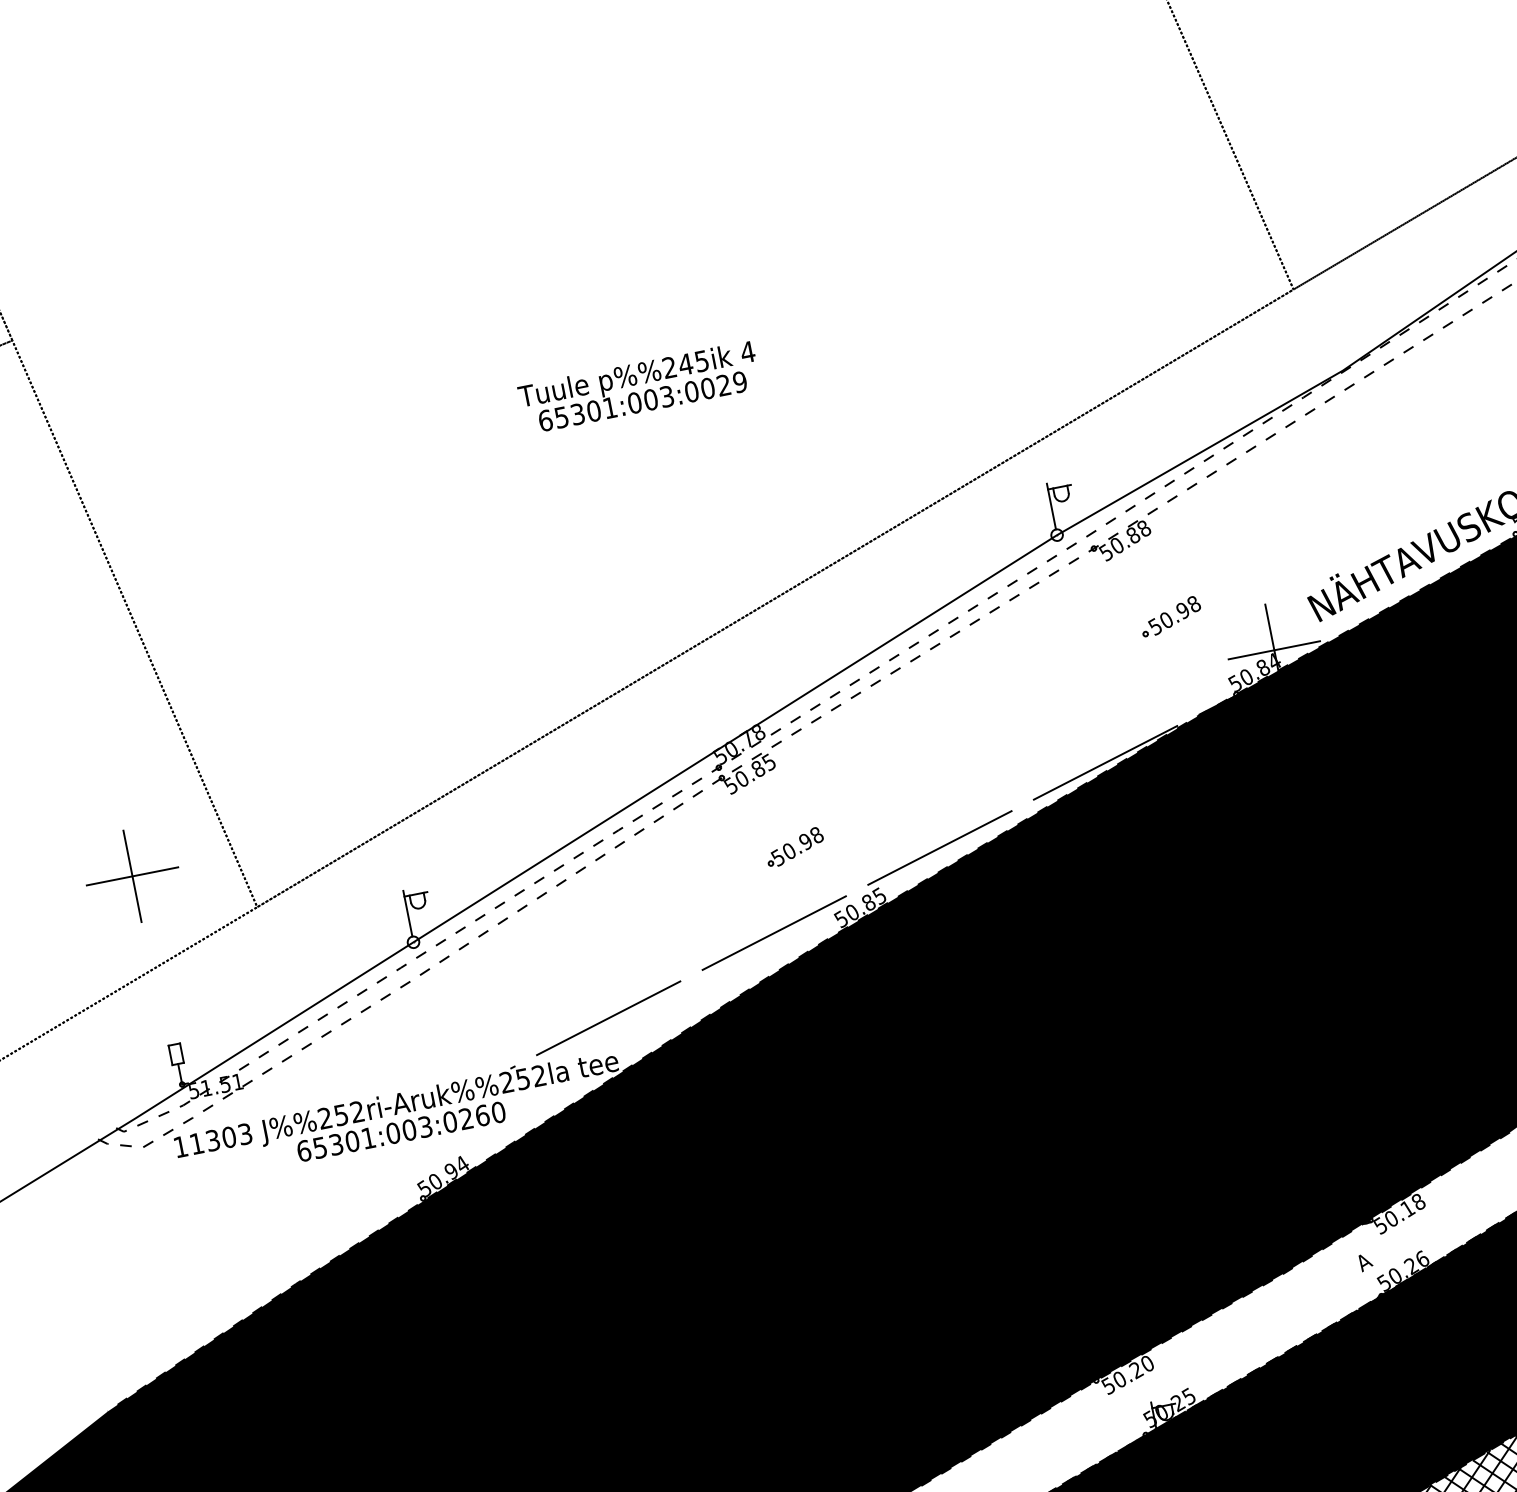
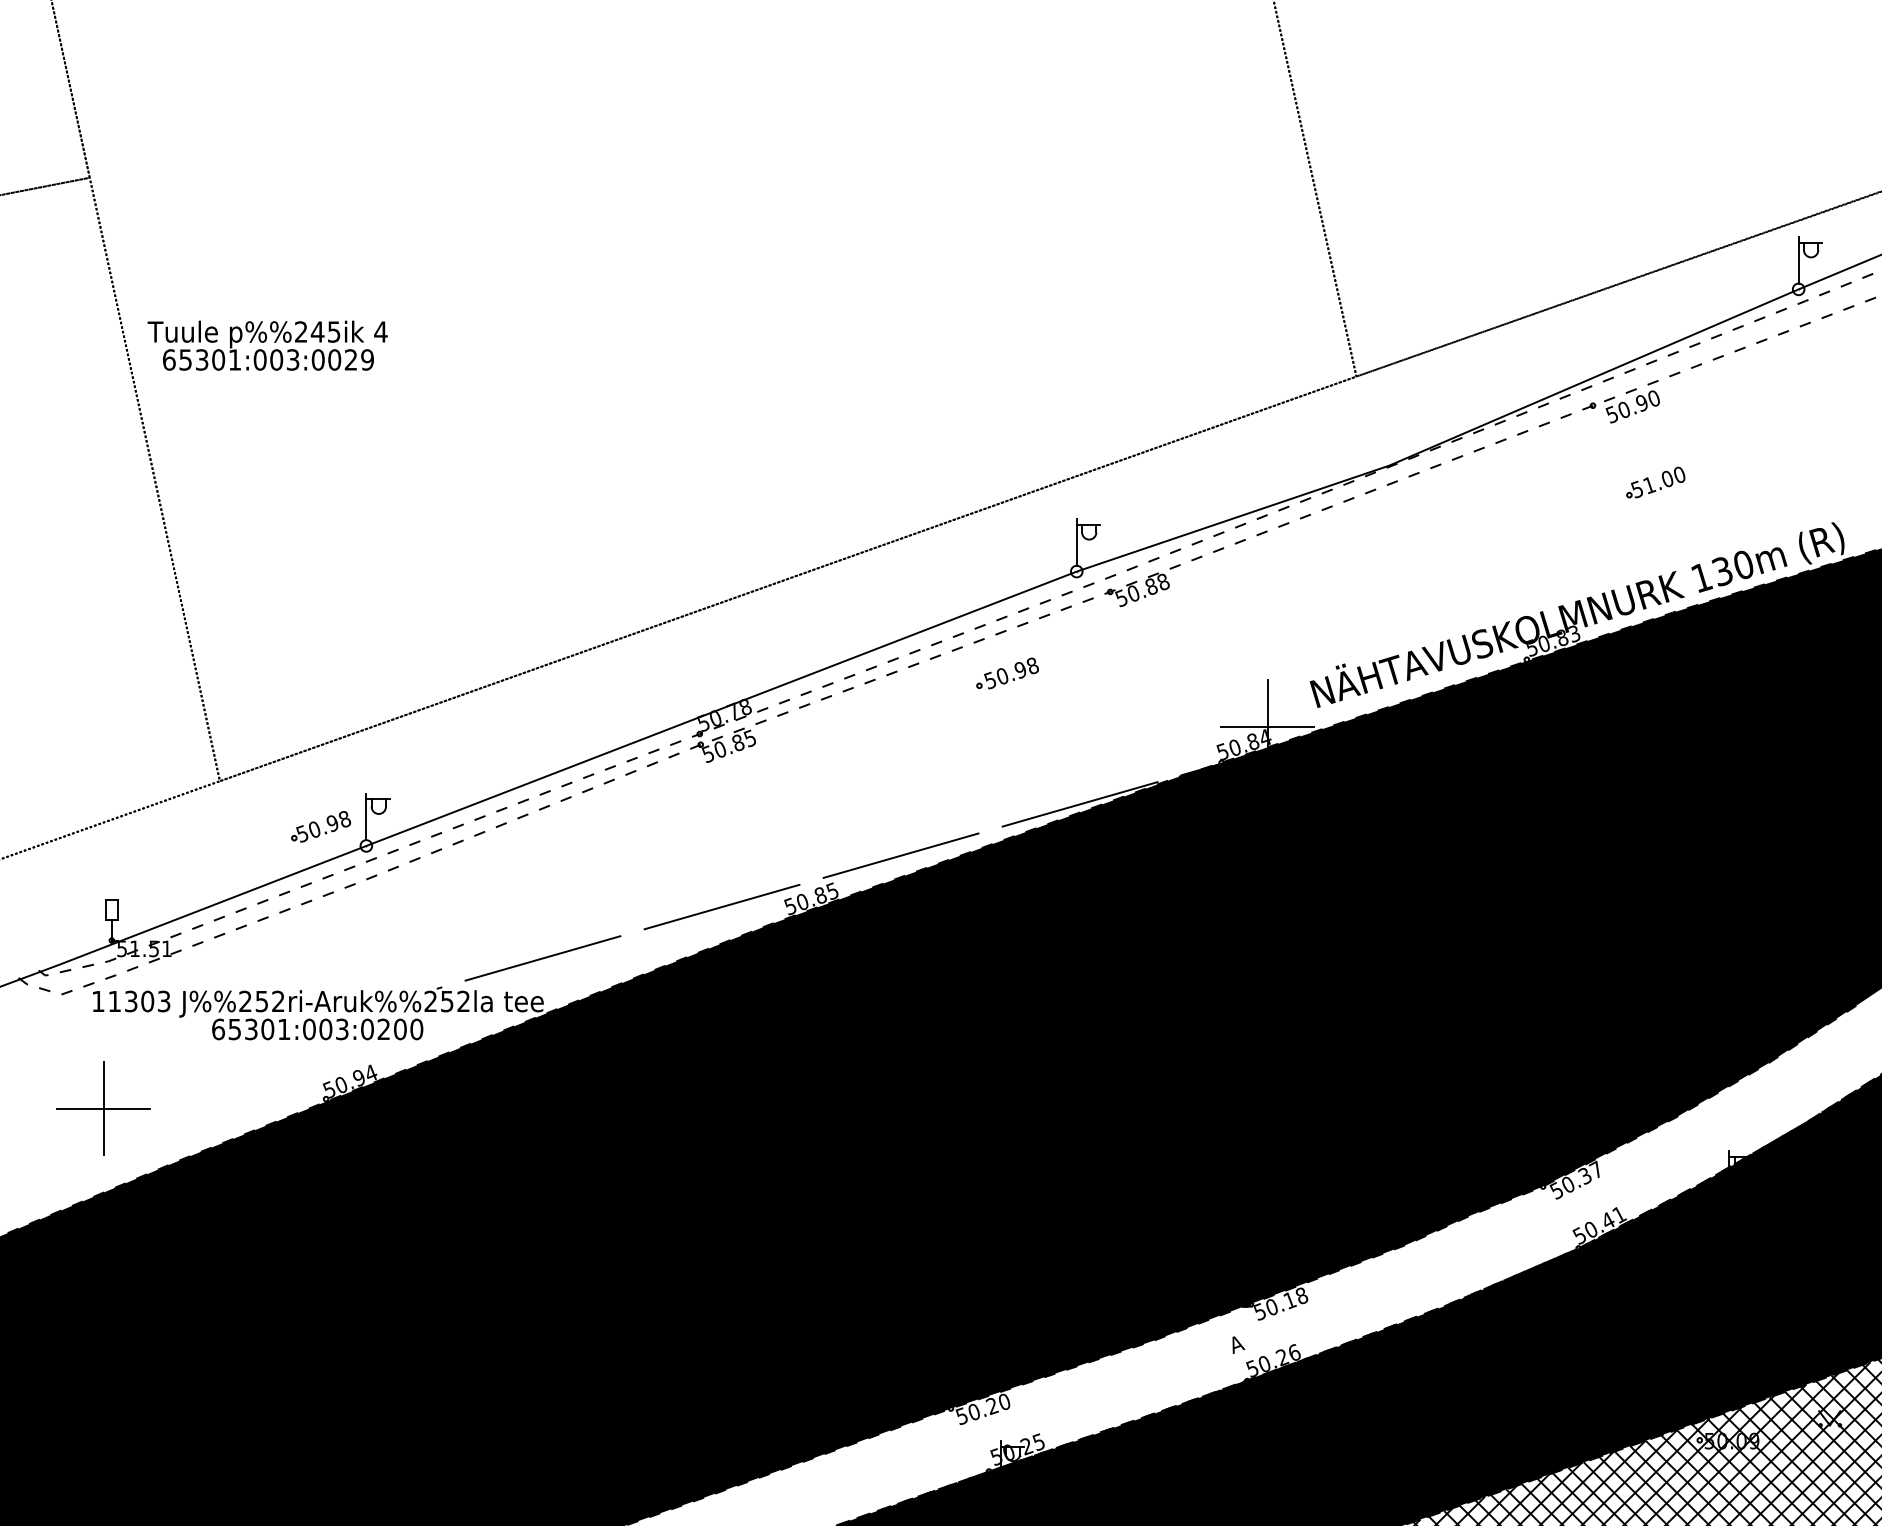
text: (639, 387) -> (267, 345), moved
part: (1170, 616) -> (1007, 673), moved
part: (794, 847) -> (320, 826), moved
part: (132, 876) -> (103, 1108), moved
text: (482, 1114) -> (400, 1028), 65301:003:0260 -> 65301:003:0200

